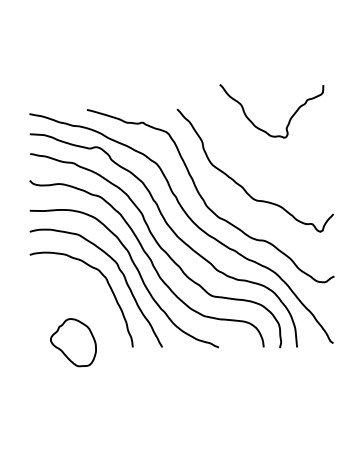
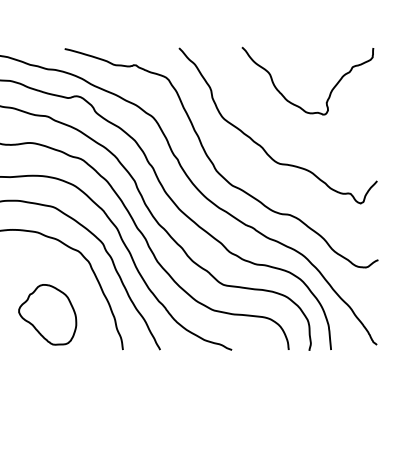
curve: (289, 119) -> (330, 91), moved
part: (73, 342) -> (47, 314), moved

